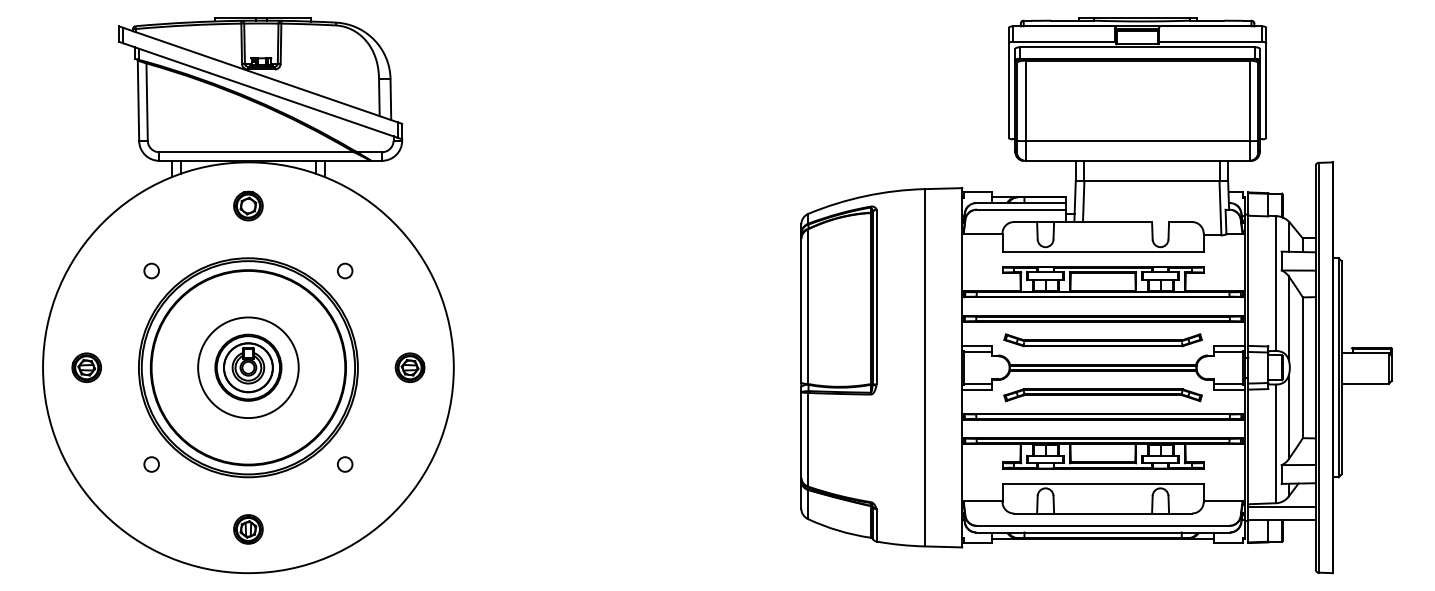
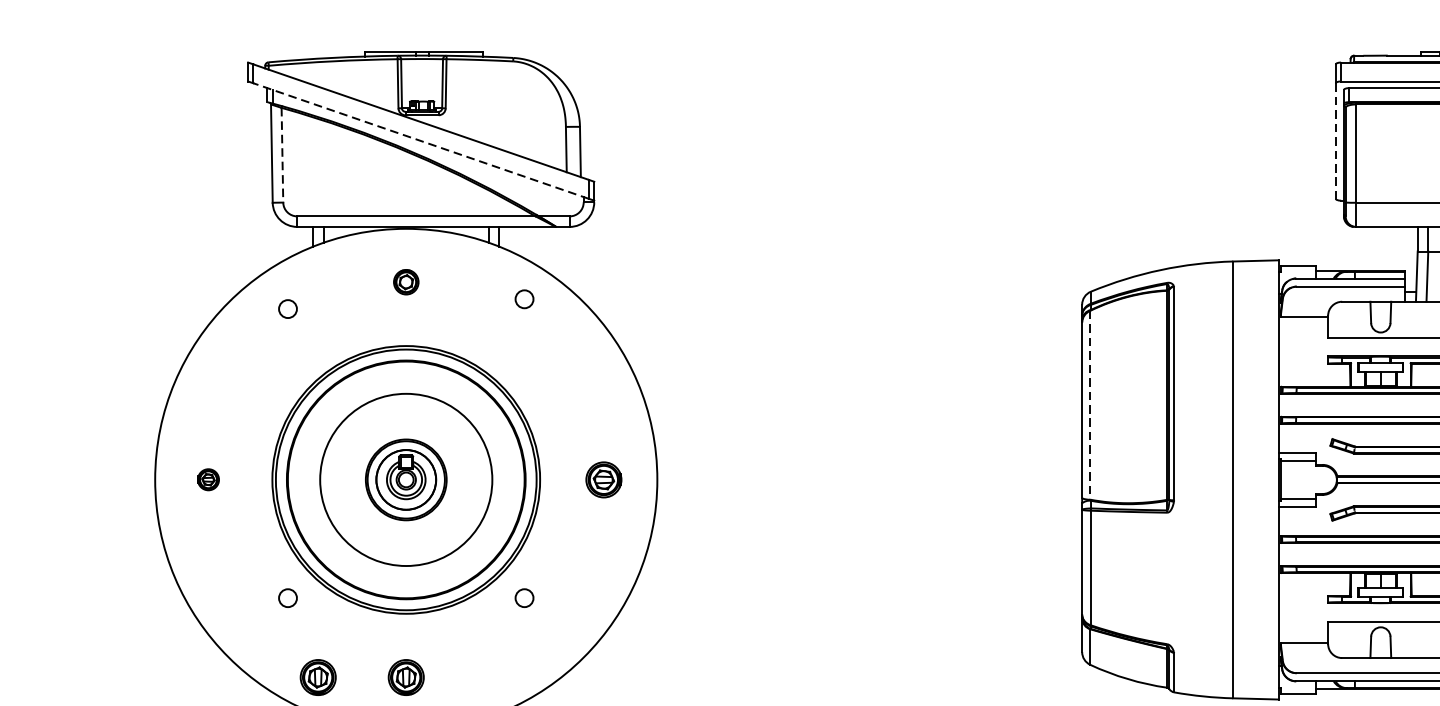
line: (260, 90) -> (421, 140), solid -> dashed
line: (1008, 91) -> (1335, 142), solid -> dashed
line: (147, 102) -> (282, 155), solid -> dashed
part: (248, 205) -> (406, 281), size x0.7
circle: (151, 270) -> (287, 308), moved
circle: (345, 270) -> (524, 298), moved
line: (807, 307) -> (1089, 406), solid -> dashed
part: (86, 367) -> (208, 479), size x0.6
circle: (248, 367) -> (406, 479), size x1.4
part: (176, 529) -> (318, 677), added

